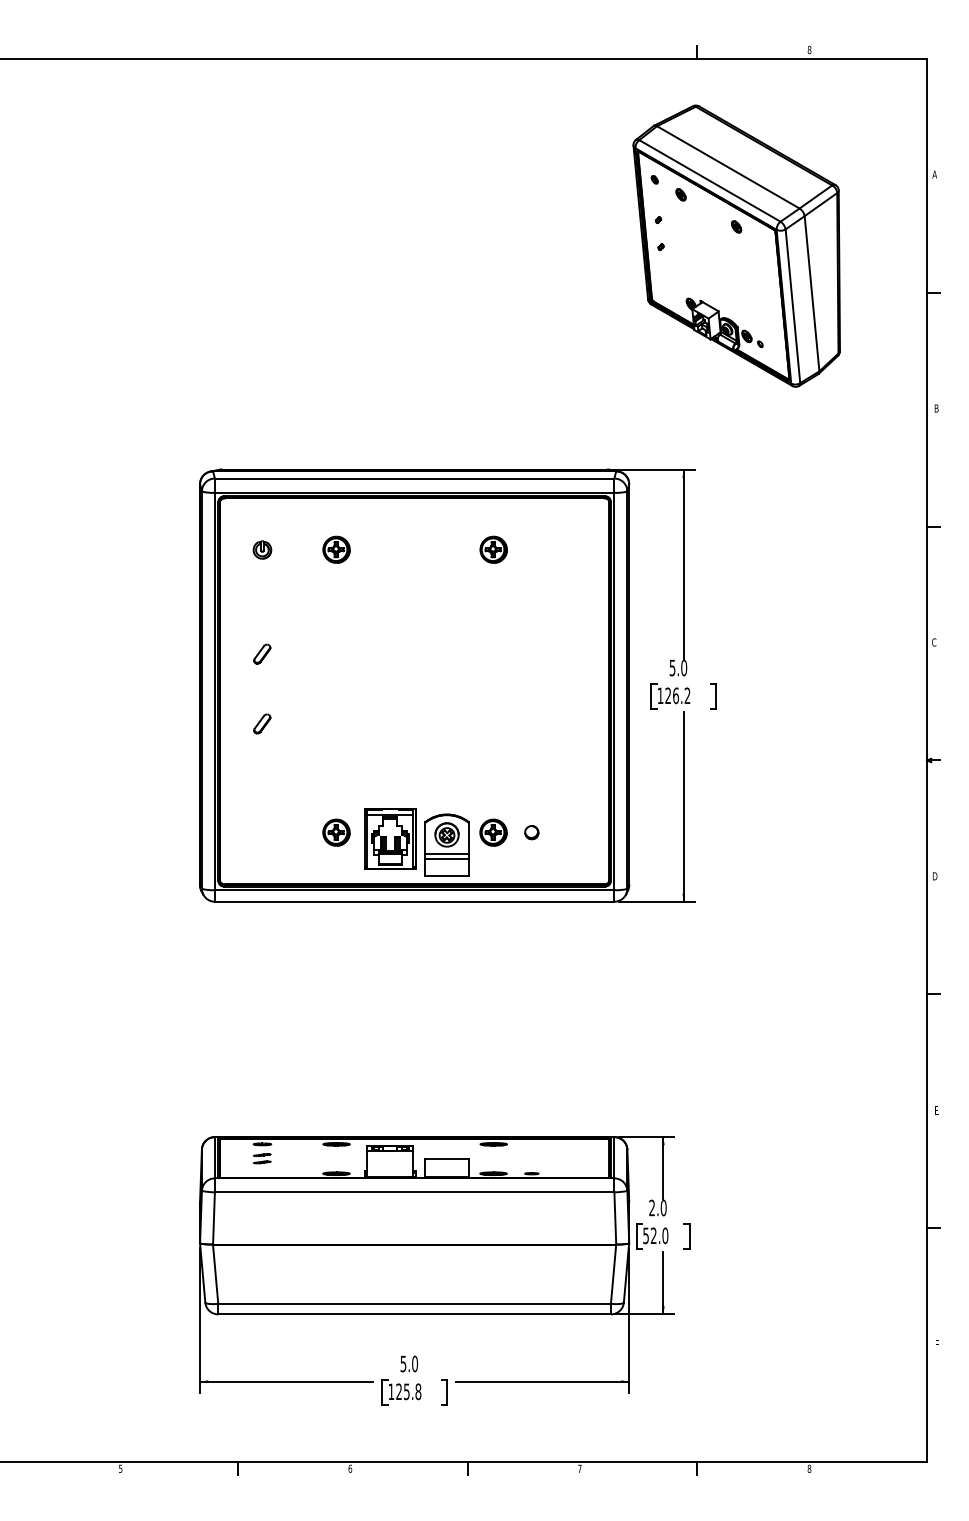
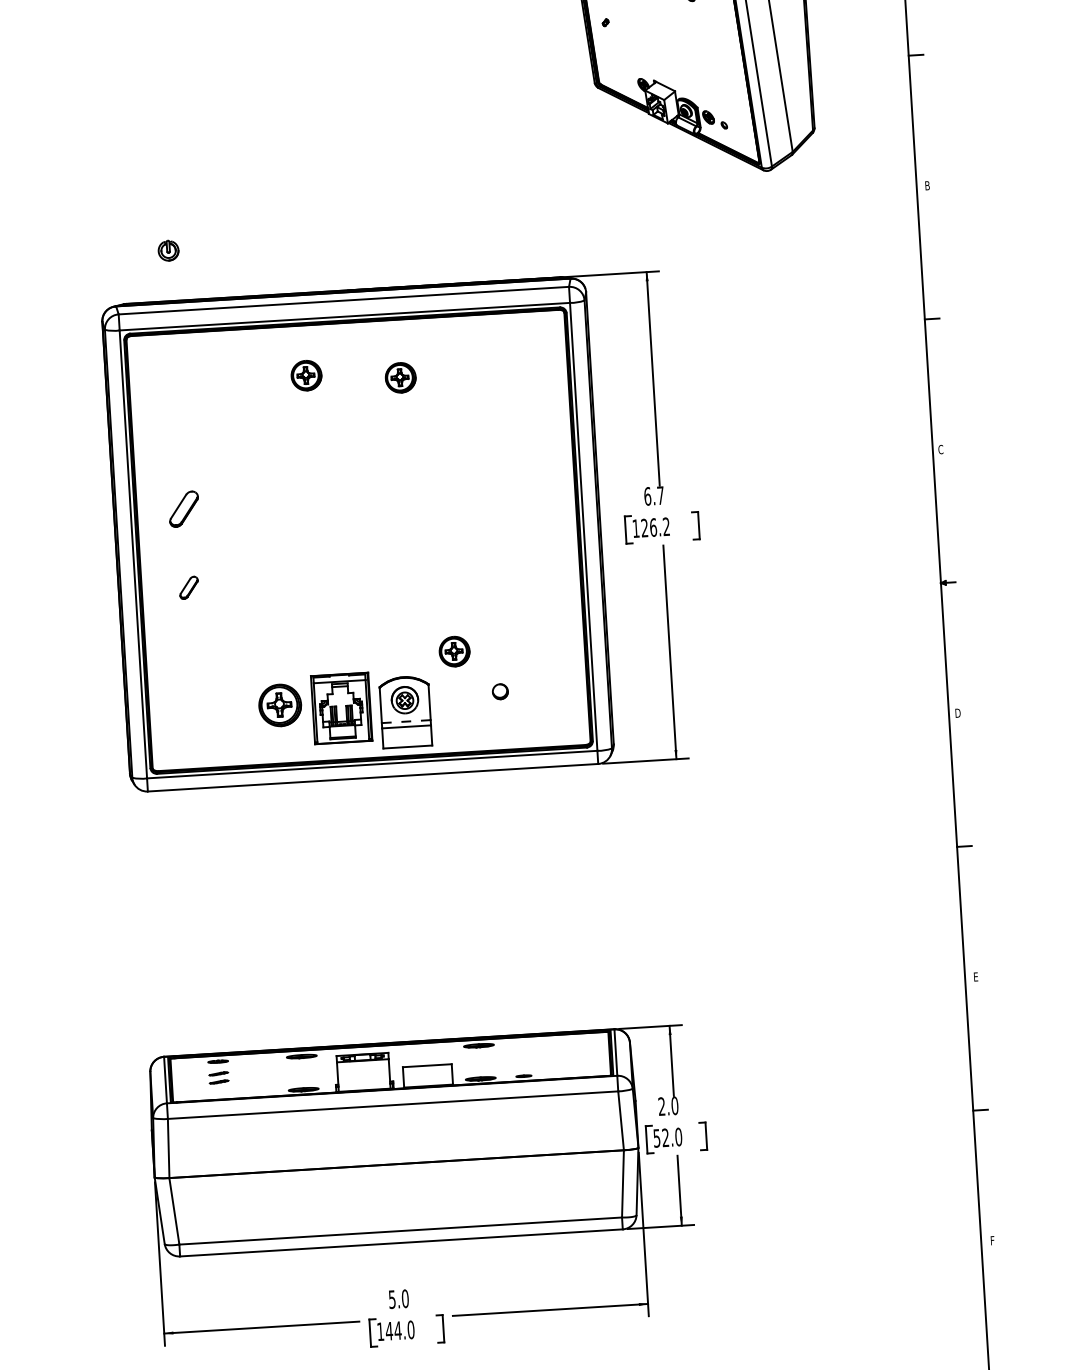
part: (262, 549) -> (168, 250), moved
part: (336, 549) -> (306, 375), moved
part: (493, 549) -> (400, 377), moved
part: (262, 653) -> (184, 508), size x1.6
text: (678, 667) -> (654, 495), 5.0 -> 6.7
part: (336, 832) -> (280, 705), size x1.4
part: (493, 832) -> (454, 651), moved
line: (447, 853) -> (406, 721), solid -> dashed
text: (408, 1391) -> (399, 1330), 125.8 -> 144.0

